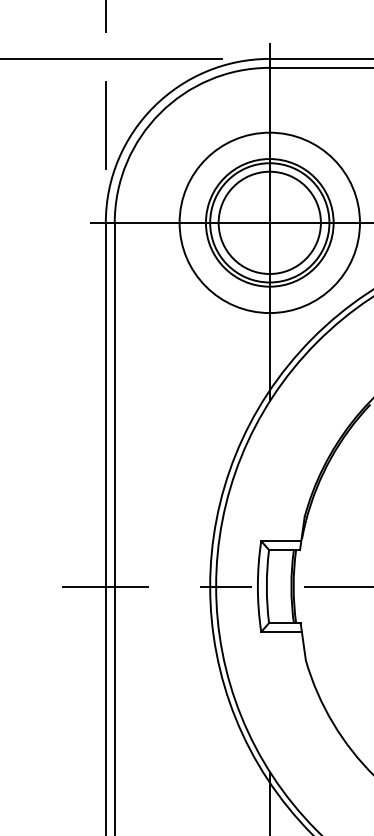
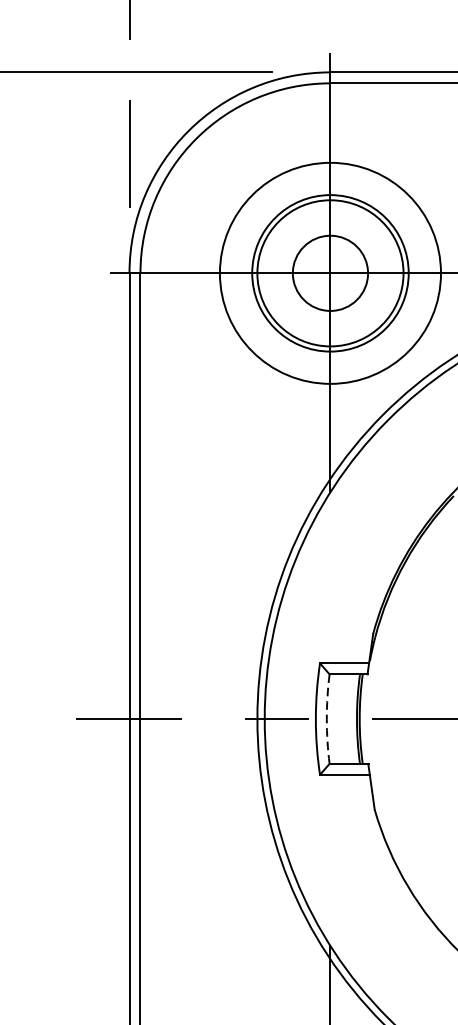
circle: (269, 222) -> (330, 272), size x0.6
arc: (266, 586) -> (326, 719), solid -> dashed

